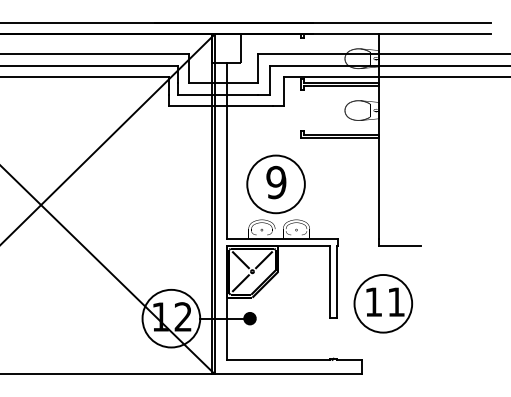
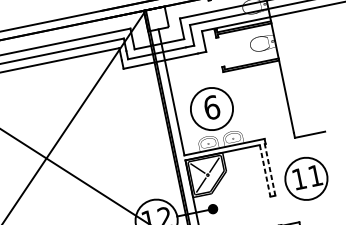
text: (276, 182) -> (211, 107), 9 -> 6
line: (337, 281) -> (270, 169), solid -> dashed
line: (330, 282) -> (265, 171), solid -> dashed

